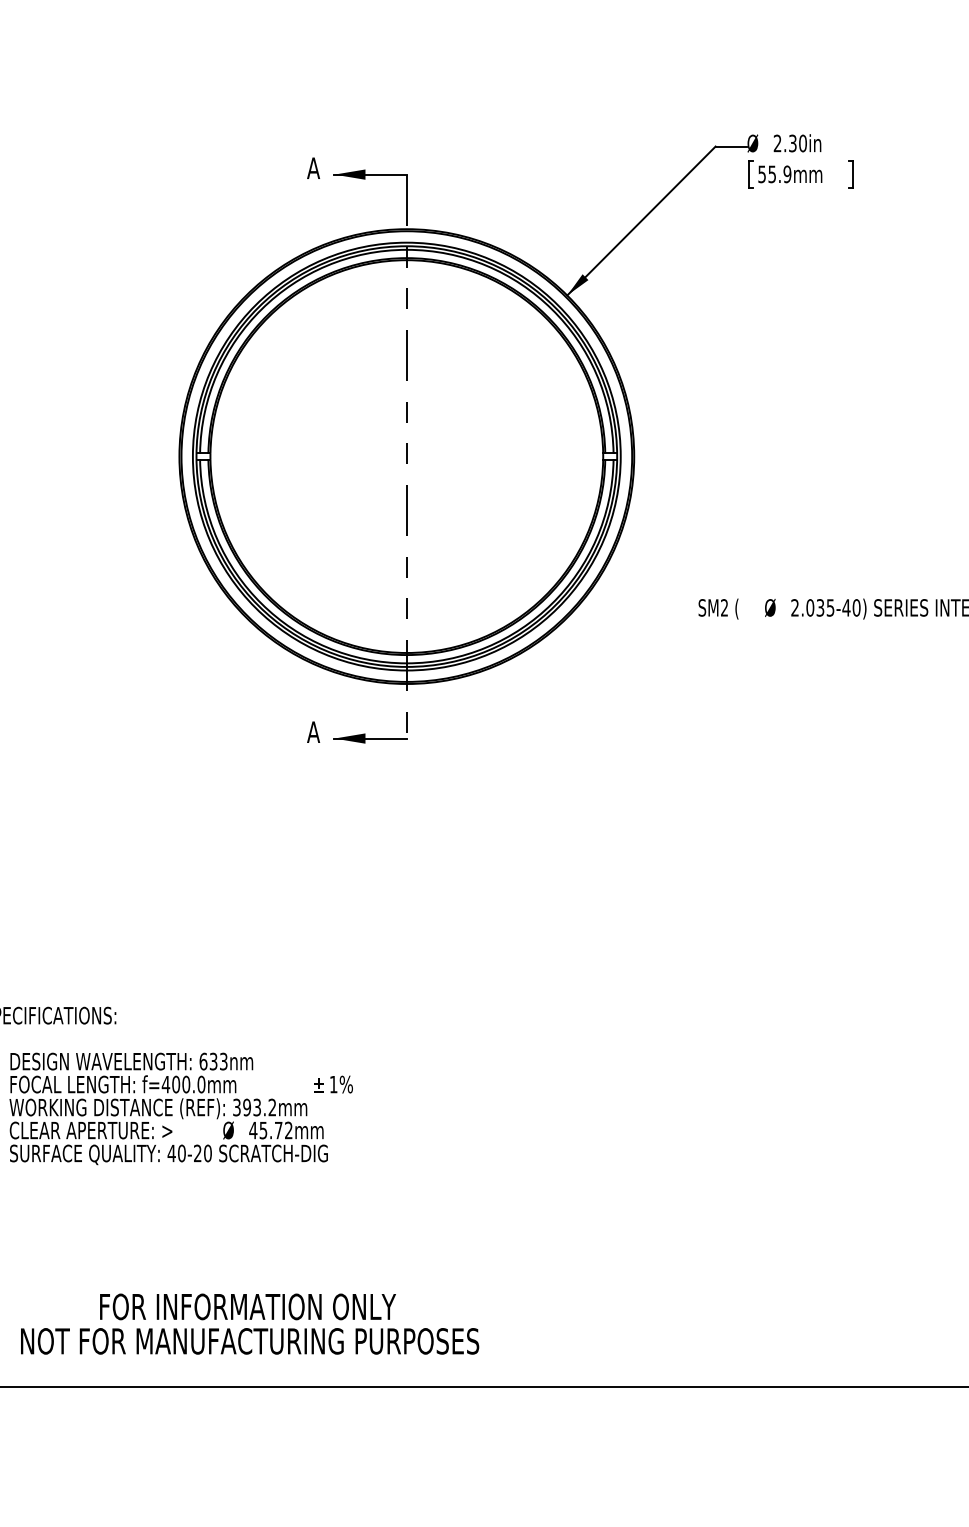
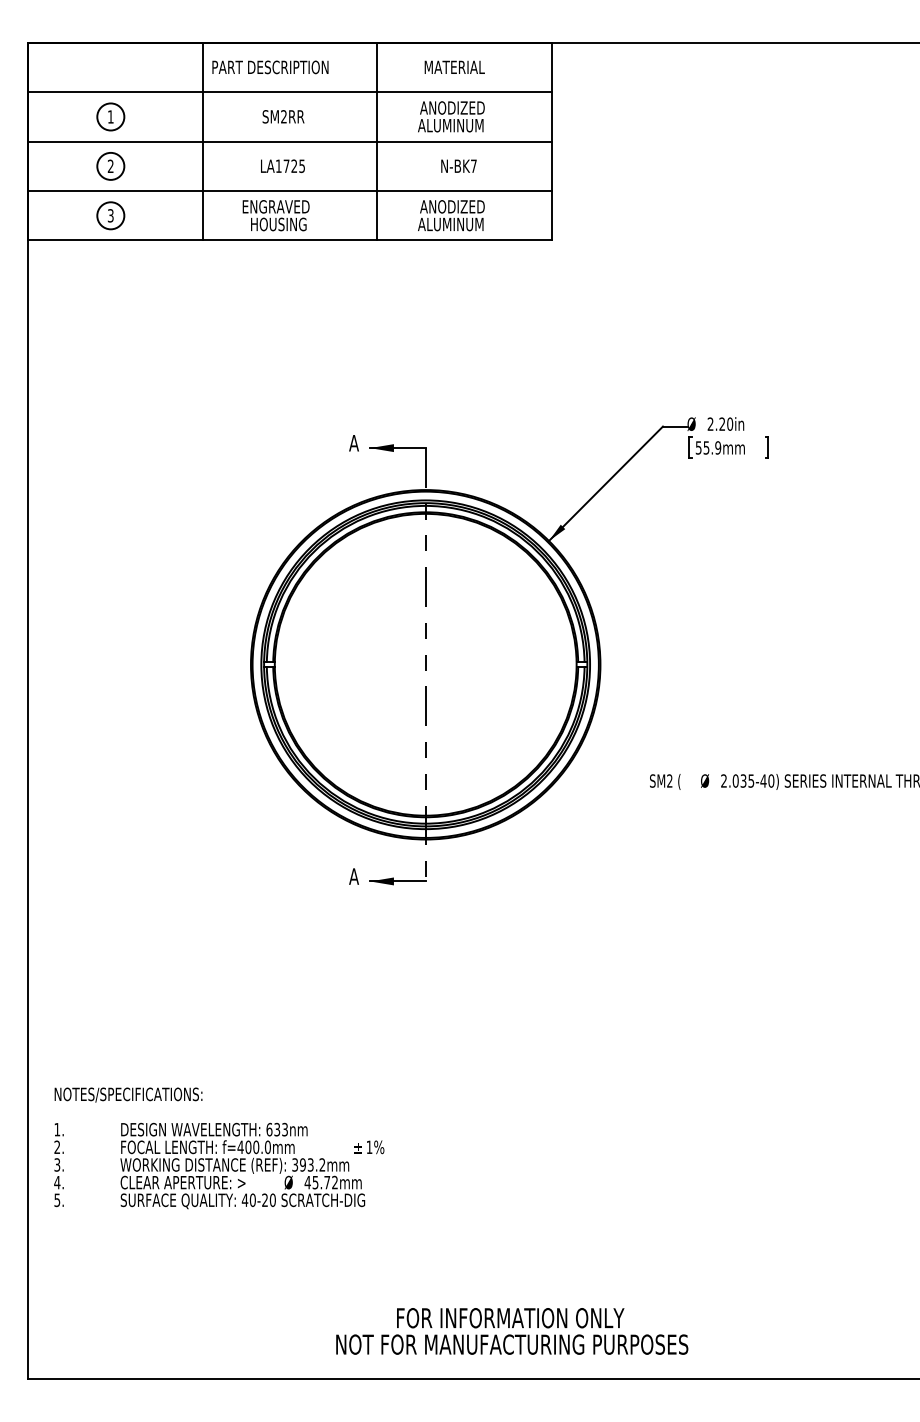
text: (793, 143) -> (722, 424), 2.30in -> 2.20in
text: (250, 1324) -> (512, 1331), moved

